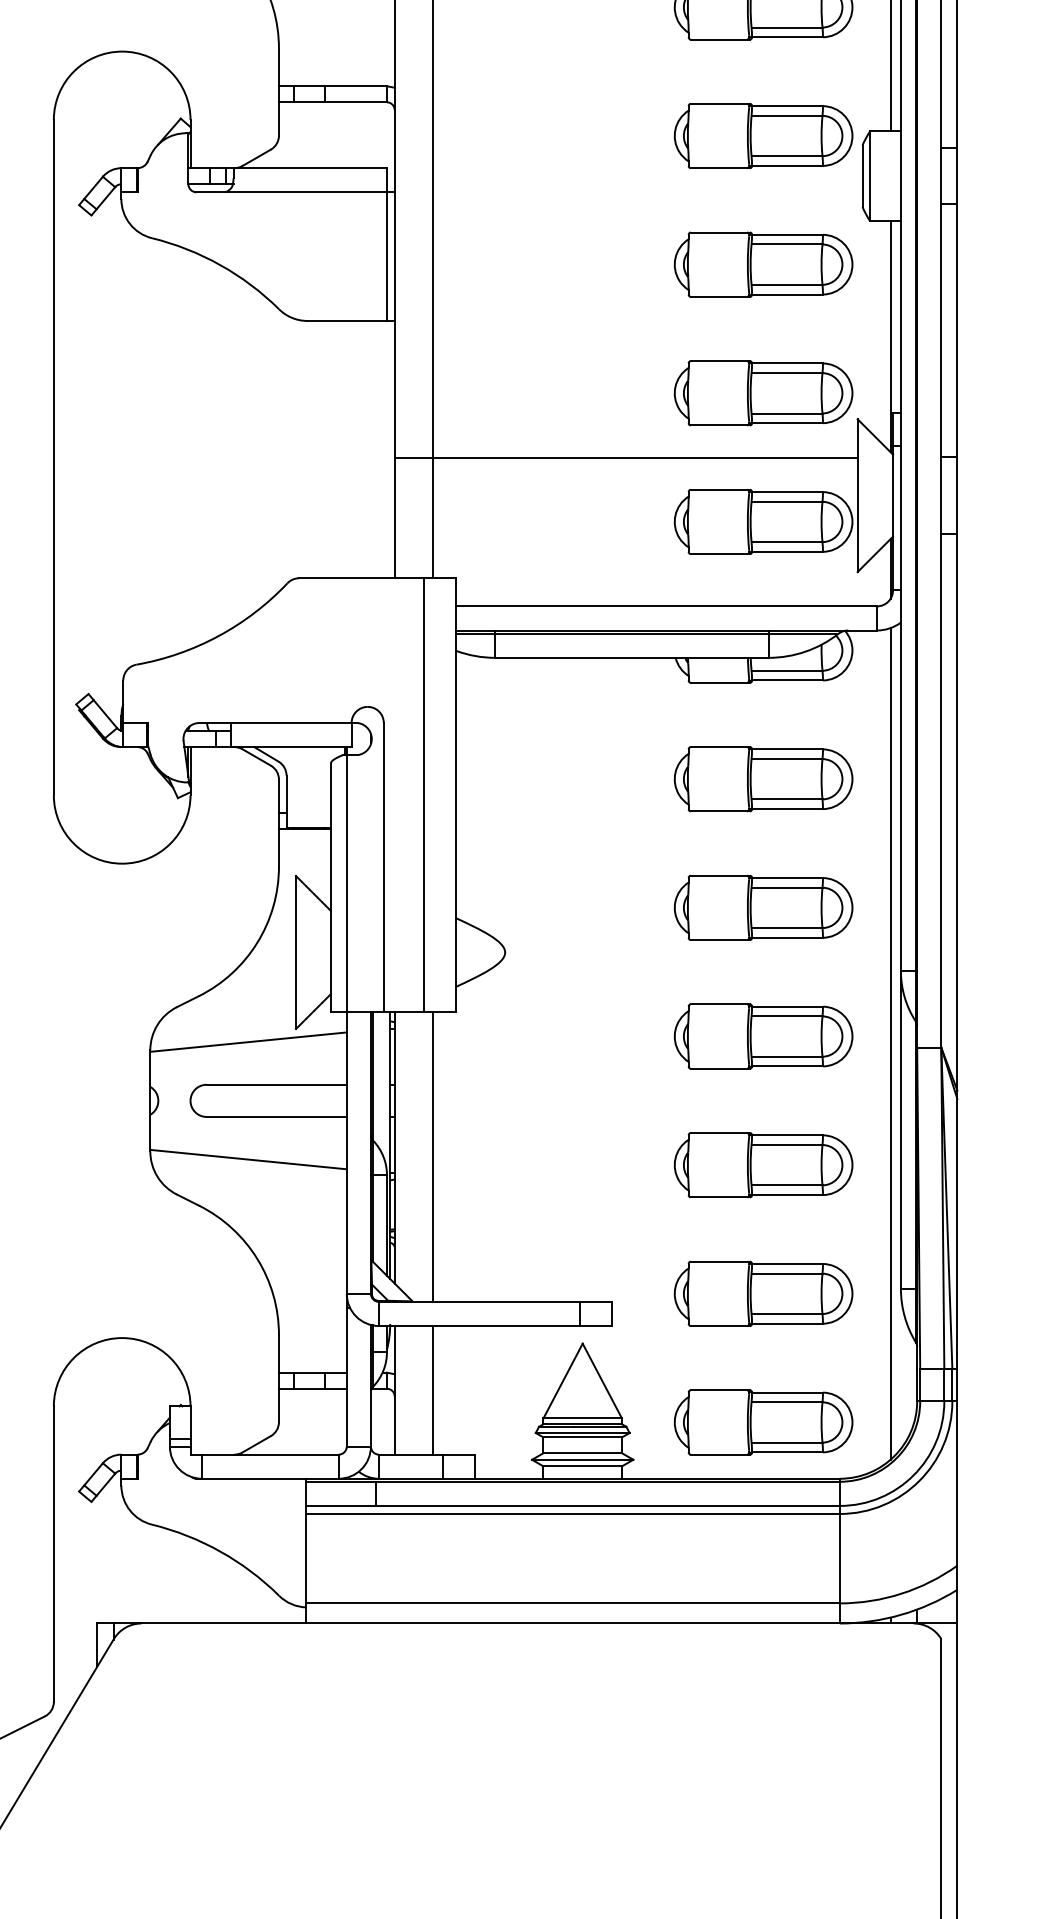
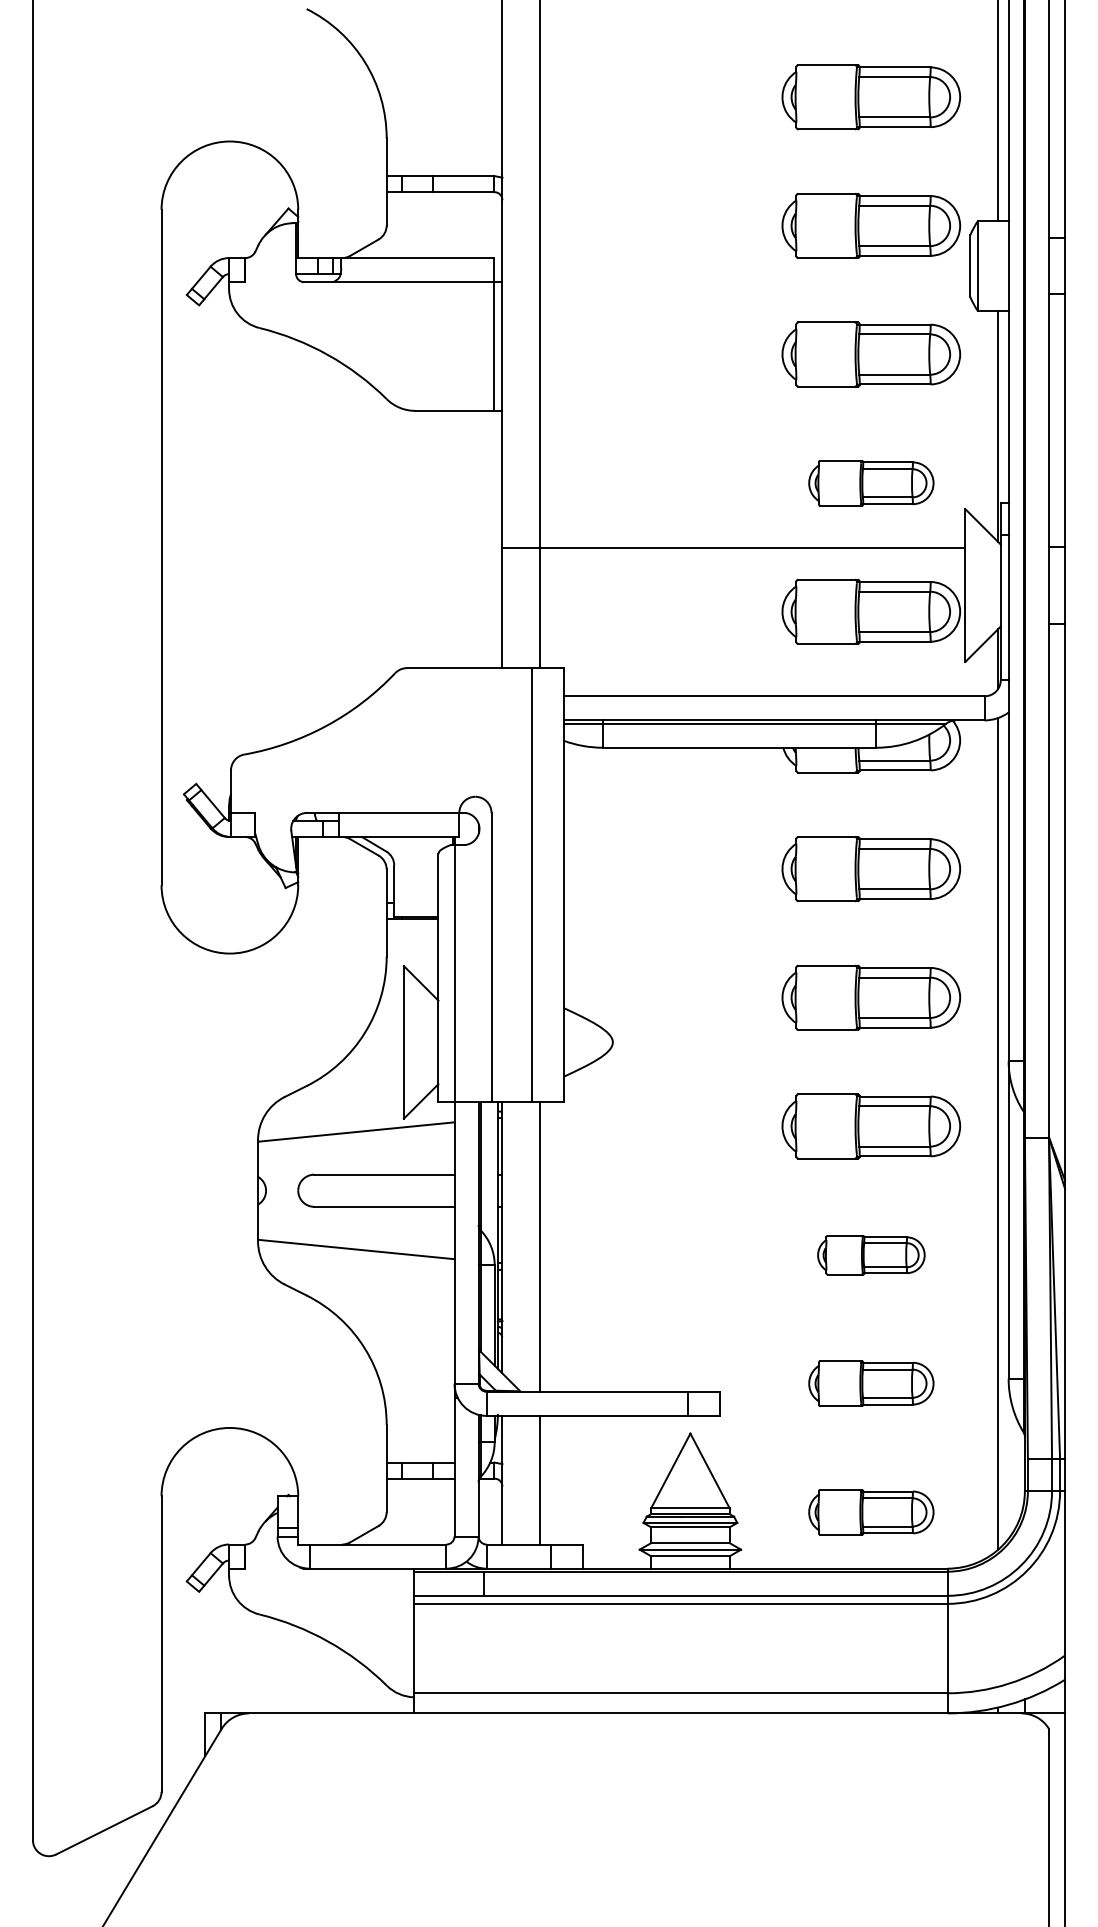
part: (763, 393) -> (871, 483), size x0.7
part: (763, 1165) -> (871, 1255), size x0.6
part: (763, 1293) -> (871, 1383), size x0.7
part: (763, 1422) -> (871, 1512), size x0.7

